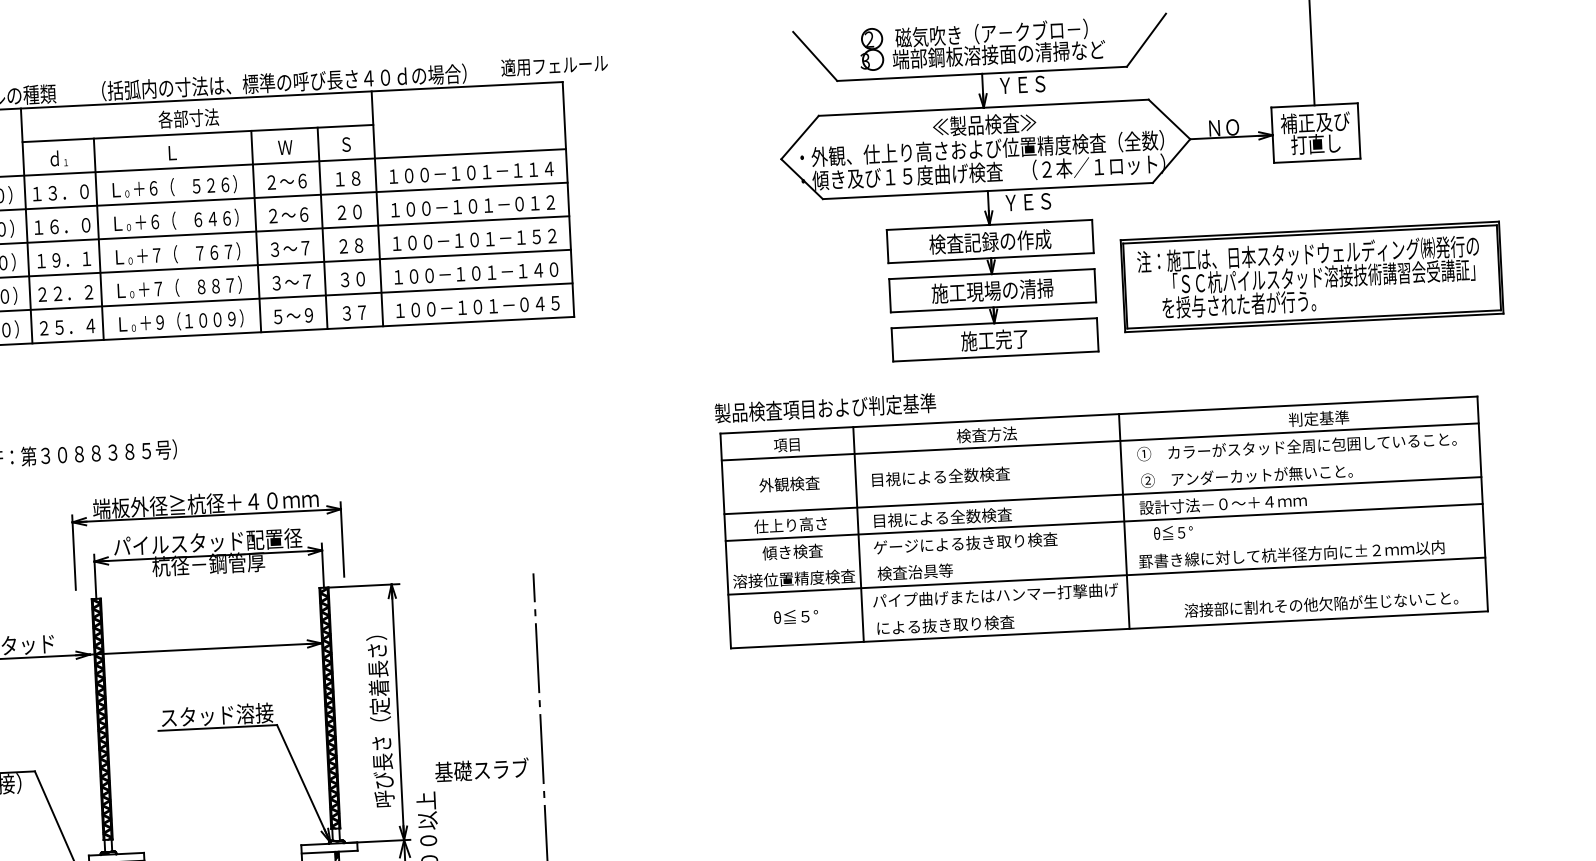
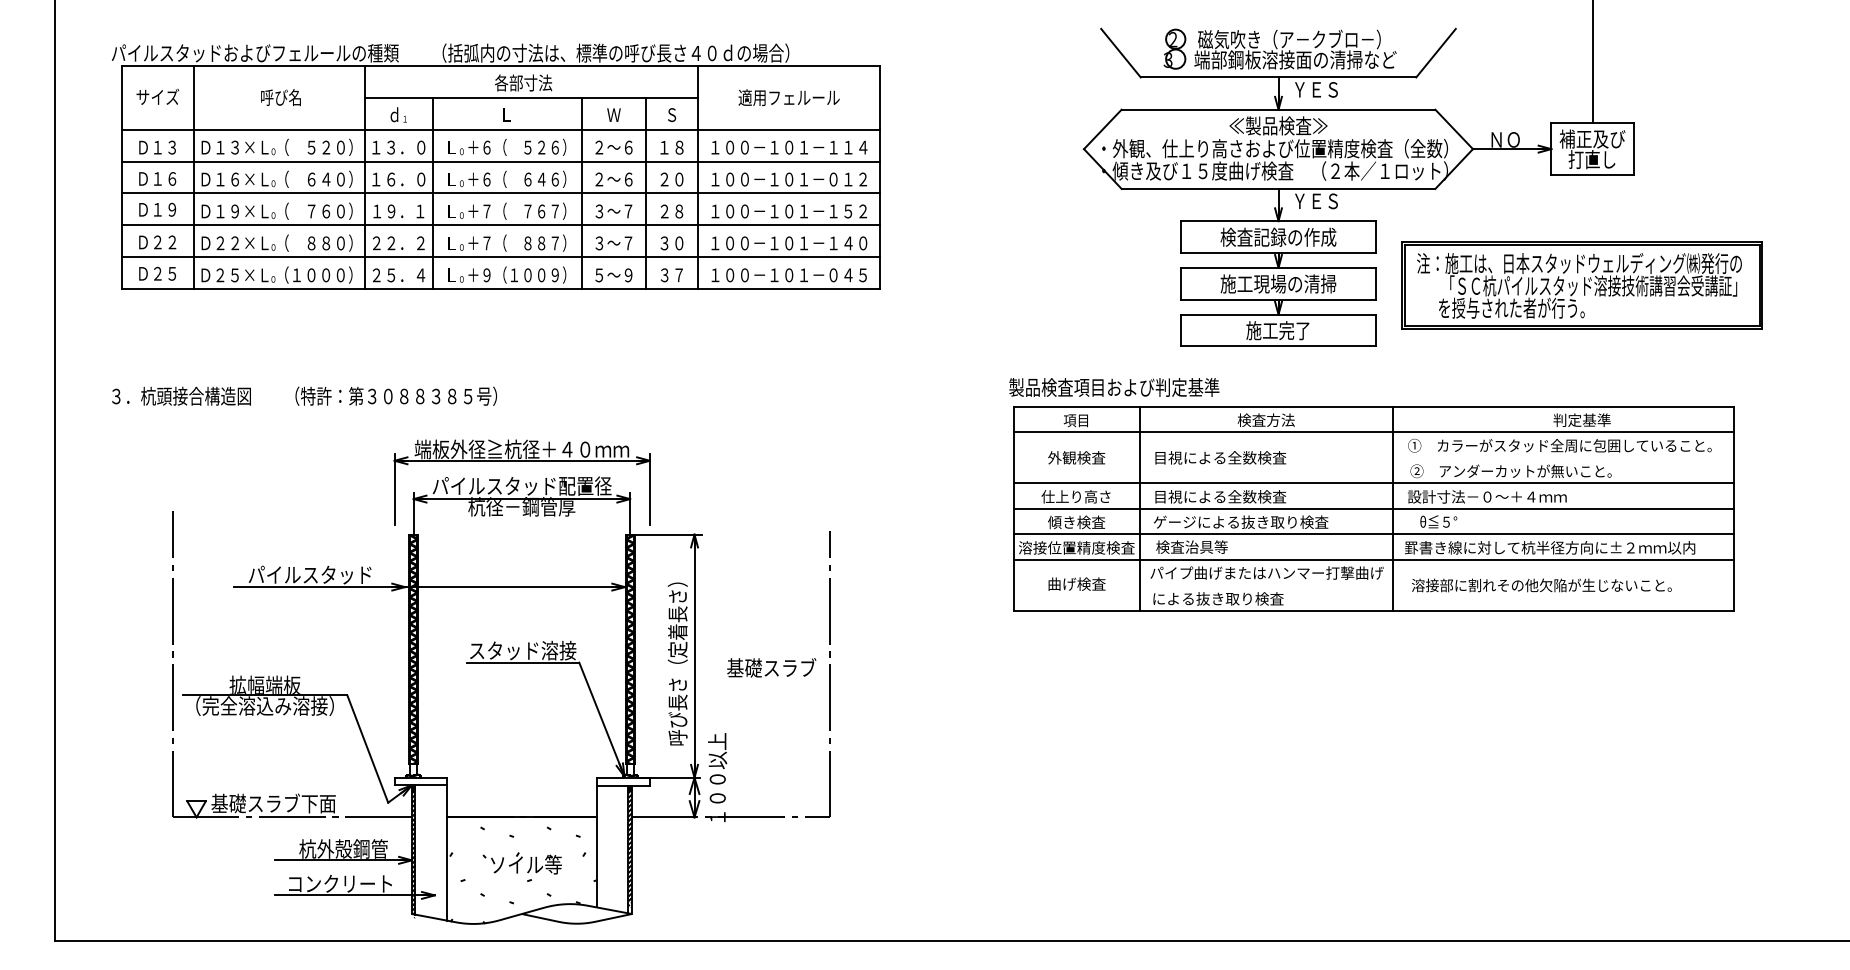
text: (553, 65) -> (788, 97), moved
line: (1105, 549) -> (1373, 534), added
text: (1321, 604) -> (1541, 585), moved
text: (795, 616) -> (1076, 583), θ≦５° -> 曲げ検査
text: (481, 769) -> (771, 667), moved

